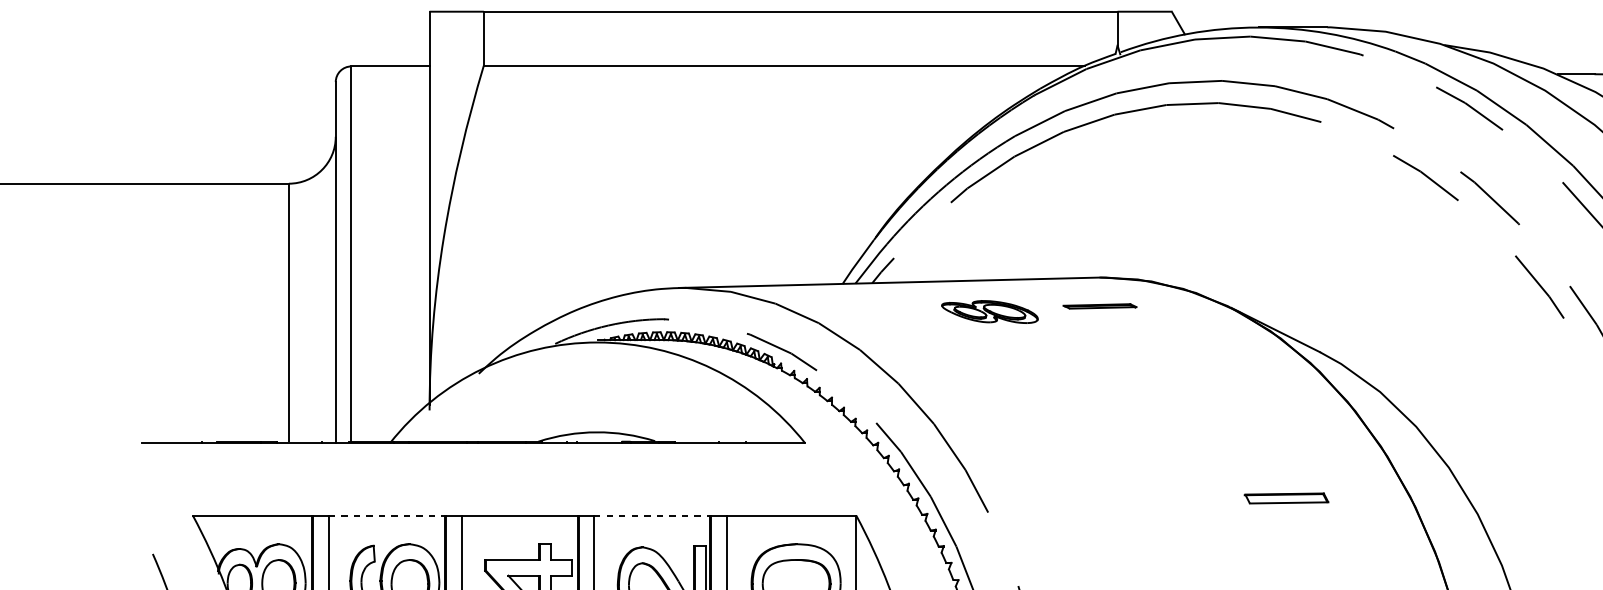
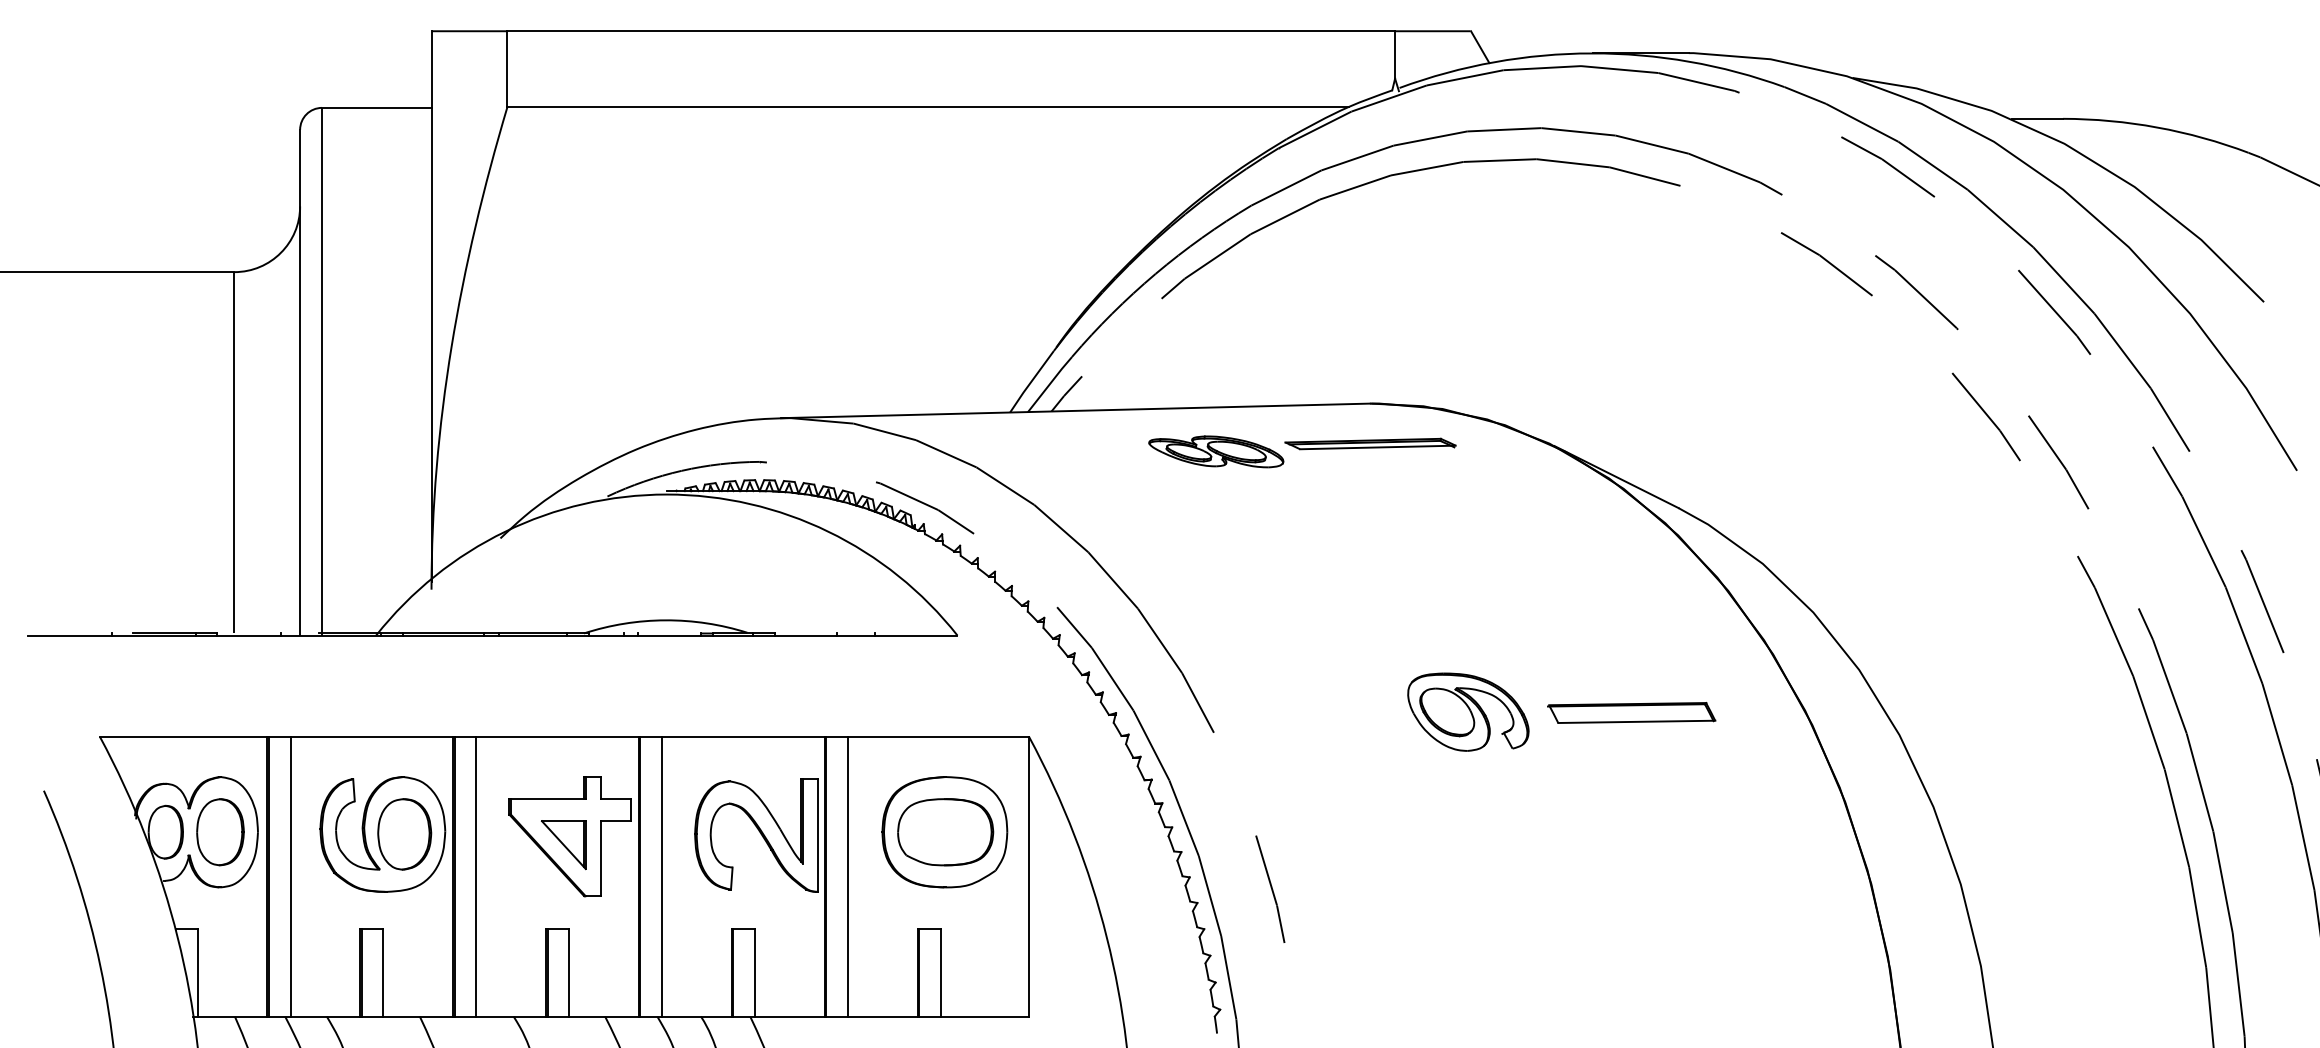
part: (1100, 306) -> (1370, 443), size x1.67
part: (1169, 497) -> (1468, 711), added
part: (1286, 498) -> (1631, 712), size x1.43
line: (387, 515) -> (372, 737), dashed -> solid
line: (652, 515) -> (743, 737), dashed -> solid

